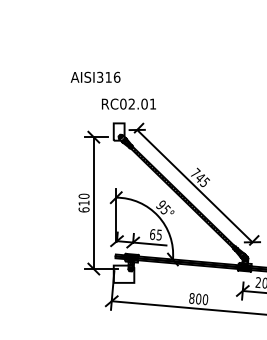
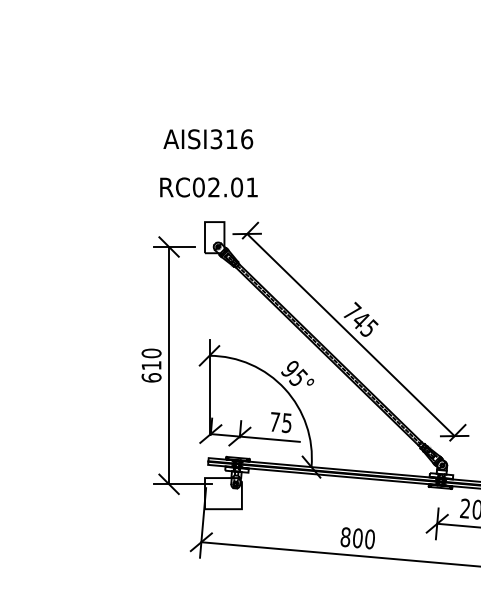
text: (95, 76) -> (208, 137), moved
text: (128, 103) -> (208, 186), moved
text: (152, 234) -> (274, 422), 65 -> 75

